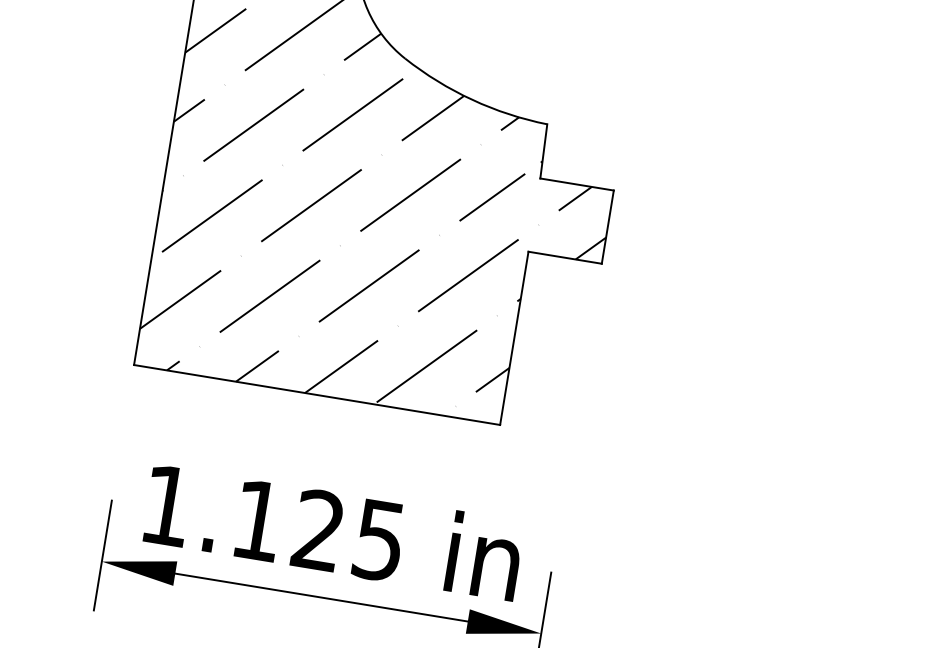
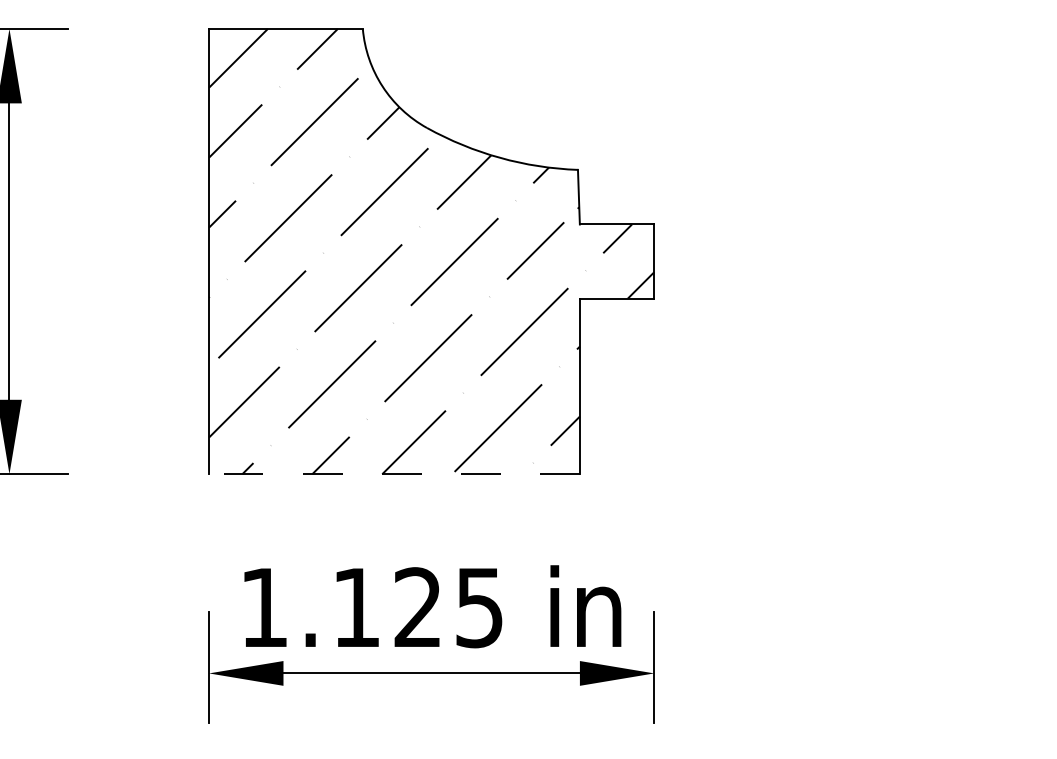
line: (317, 395) -> (394, 474), solid -> dashed

